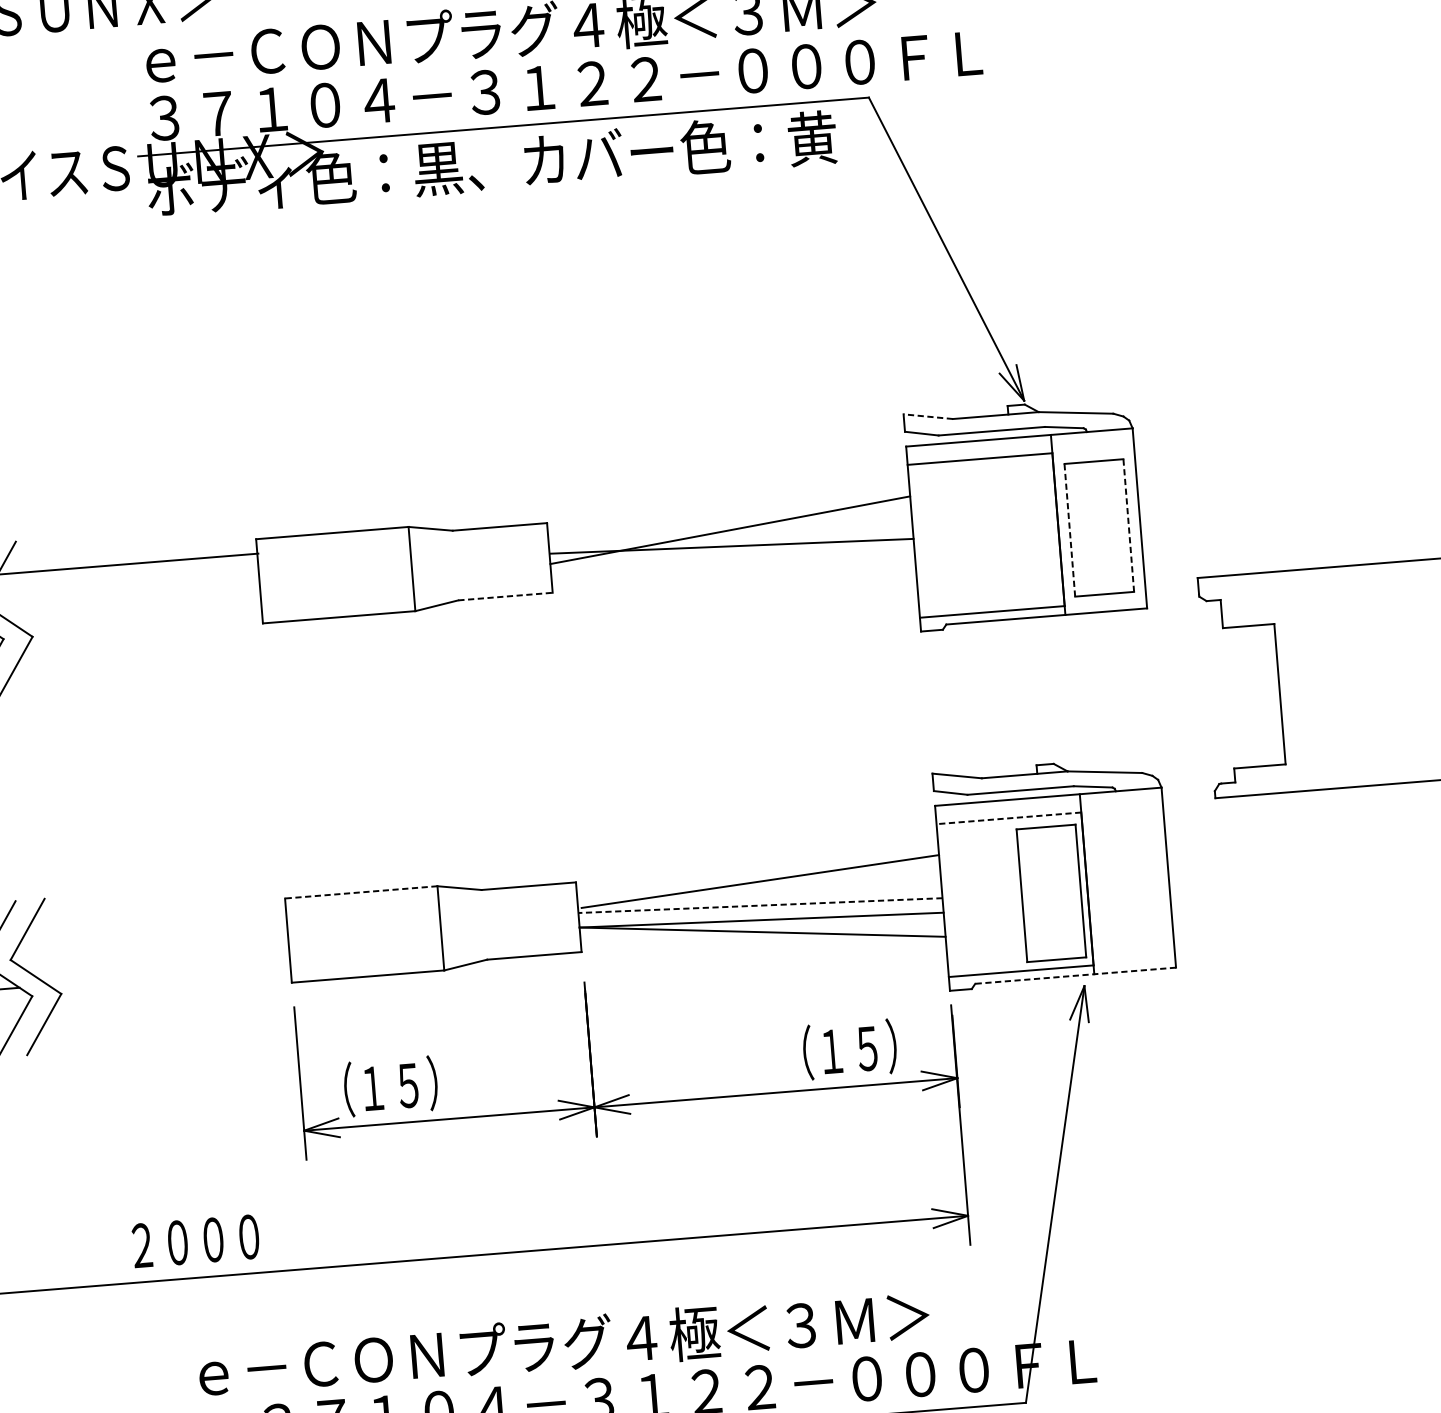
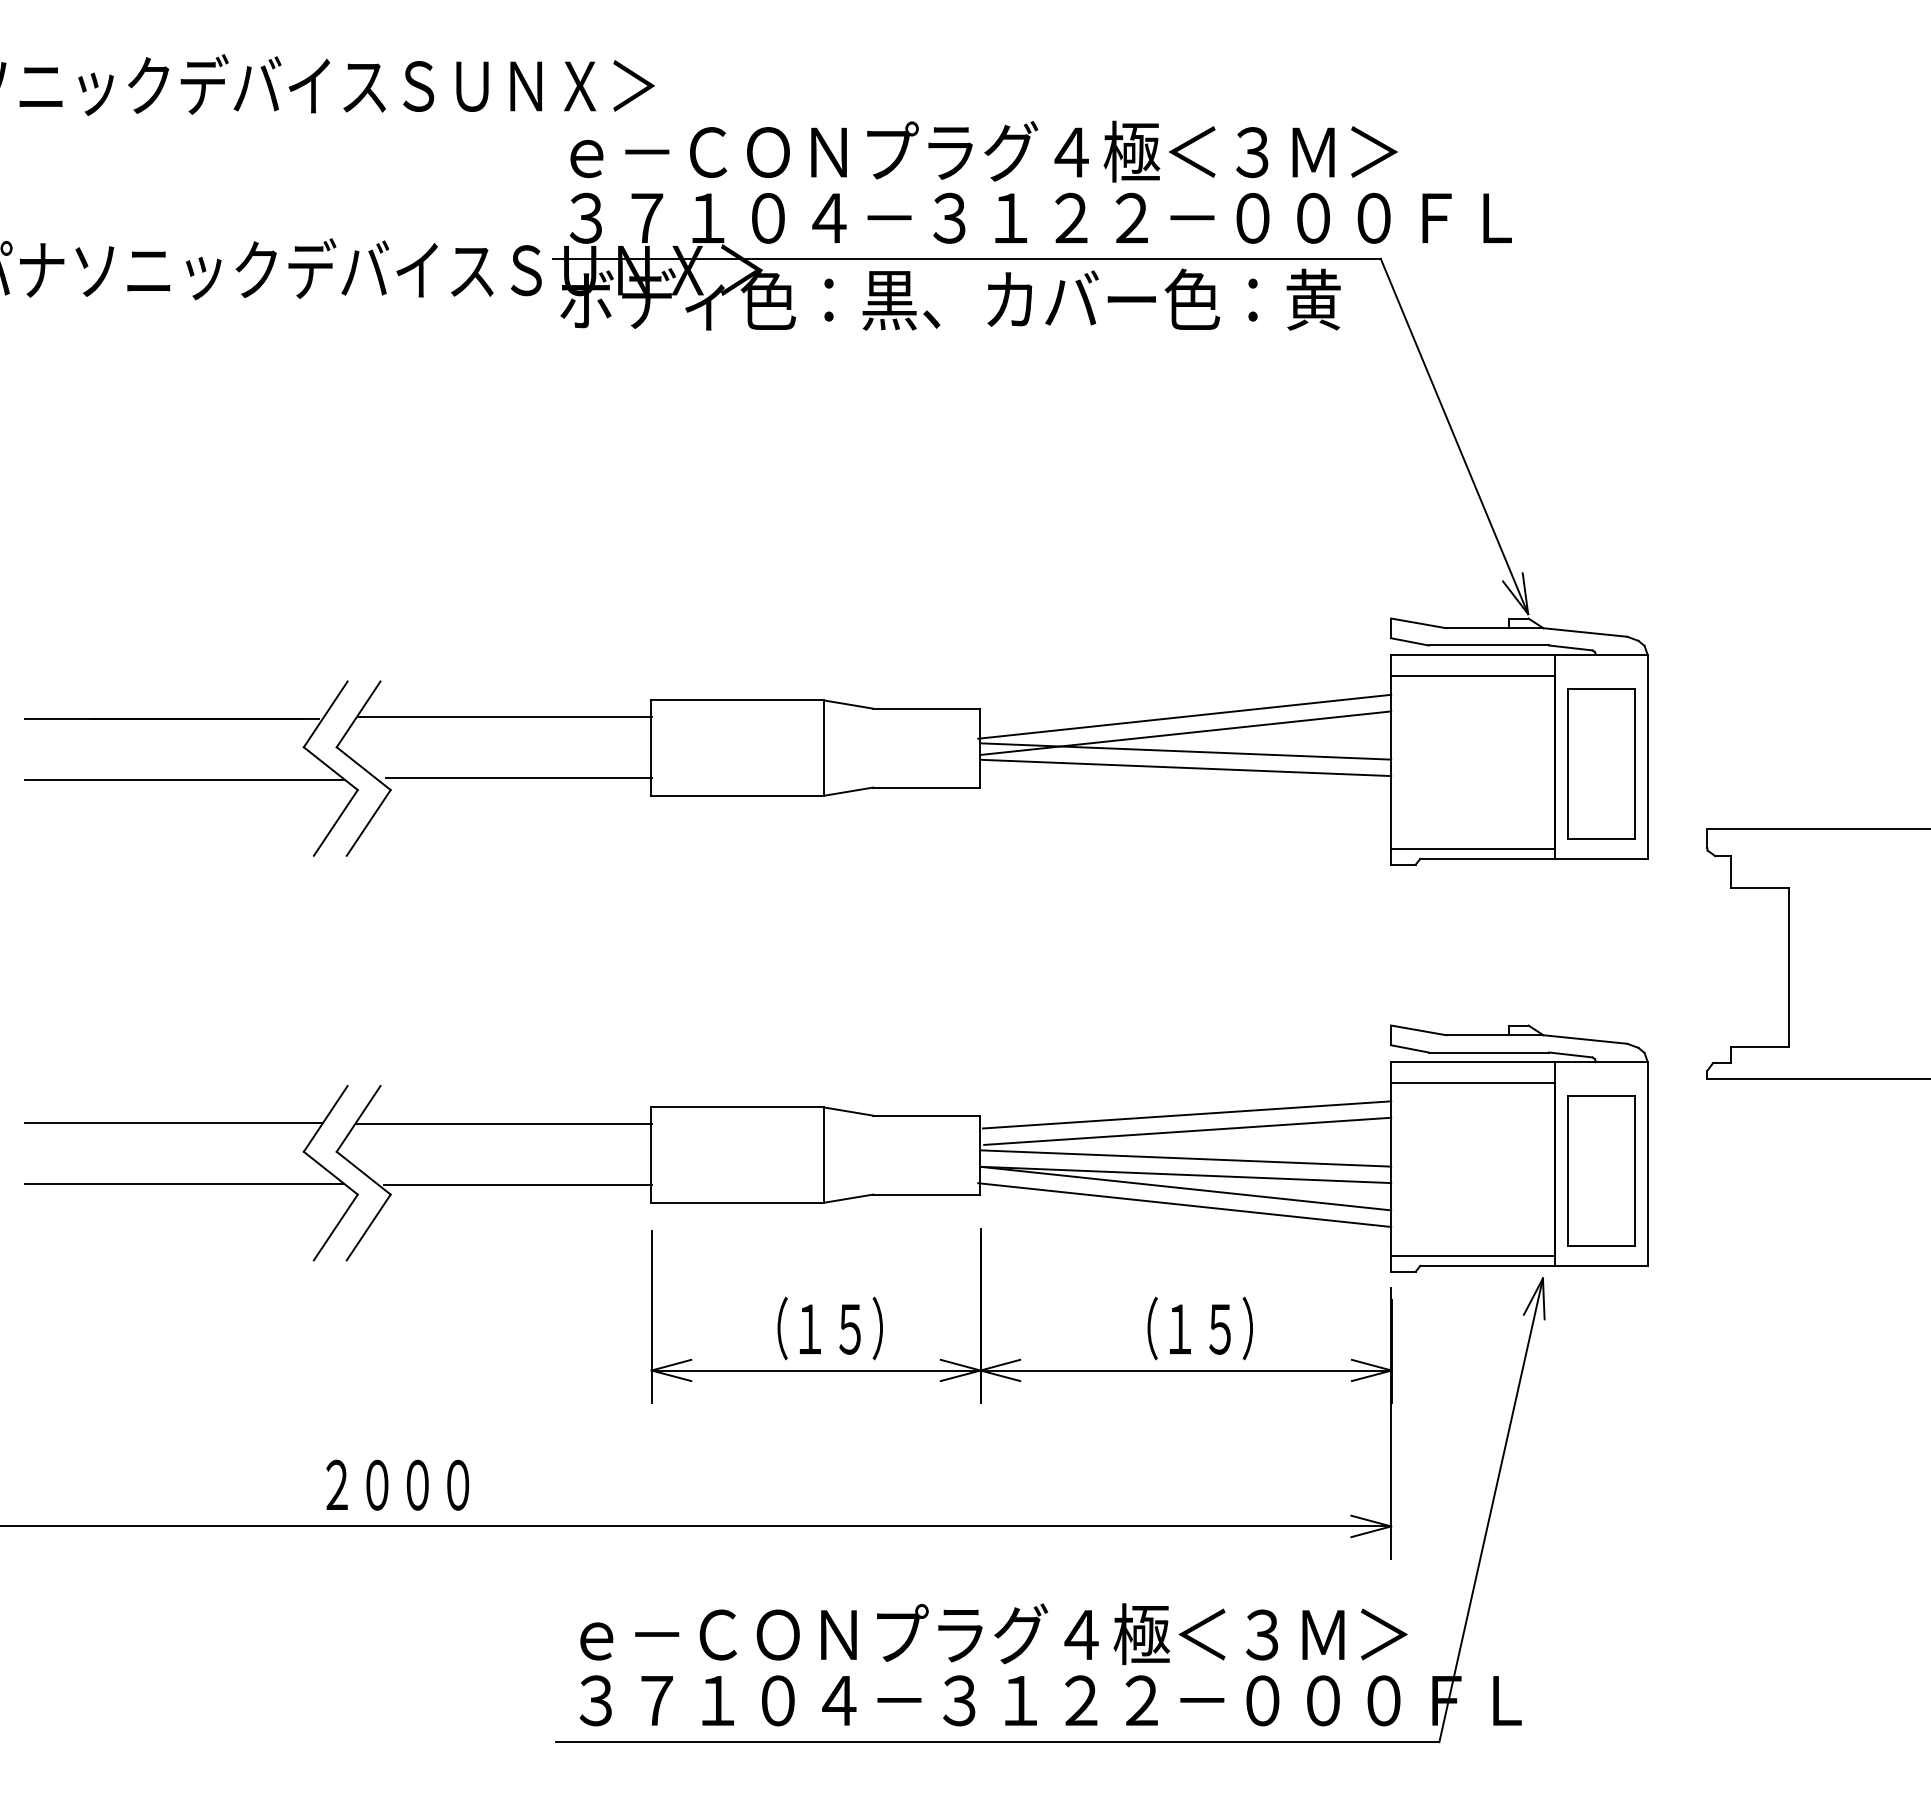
line: (928, 416) -> (1418, 623), dashed -> solid
line: (728, 515) -> (1184, 716), added
line: (1128, 525) -> (1634, 763), dashed -> solid
line: (1069, 529) -> (1567, 763), dashed -> solid
line: (732, 560) -> (1185, 767), added
line: (506, 596) -> (927, 787), dashed -> solid
line: (145, 616) -> (519, 777), added
line: (1009, 818) -> (1473, 1082), dashed -> solid
line: (759, 866) -> (1187, 1114), added
line: (361, 892) -> (737, 1107), dashed -> solid
part: (1051, 892) -> (1601, 1170), moved
line: (760, 905) -> (1185, 1158), dashed -> solid
line: (156, 923) -> (504, 1123), added
line: (762, 946) -> (1184, 1204), added
line: (173, 975) -> (518, 1184), added
line: (1076, 975) -> (1534, 1265), dashed -> solid
text: (849, 1049) -> (1199, 1328), moved
text: (390, 1086) -> (829, 1328), moved
text: (195, 1240) -> (397, 1484), moved
text: (563, 1344) -> (993, 1634), moved

